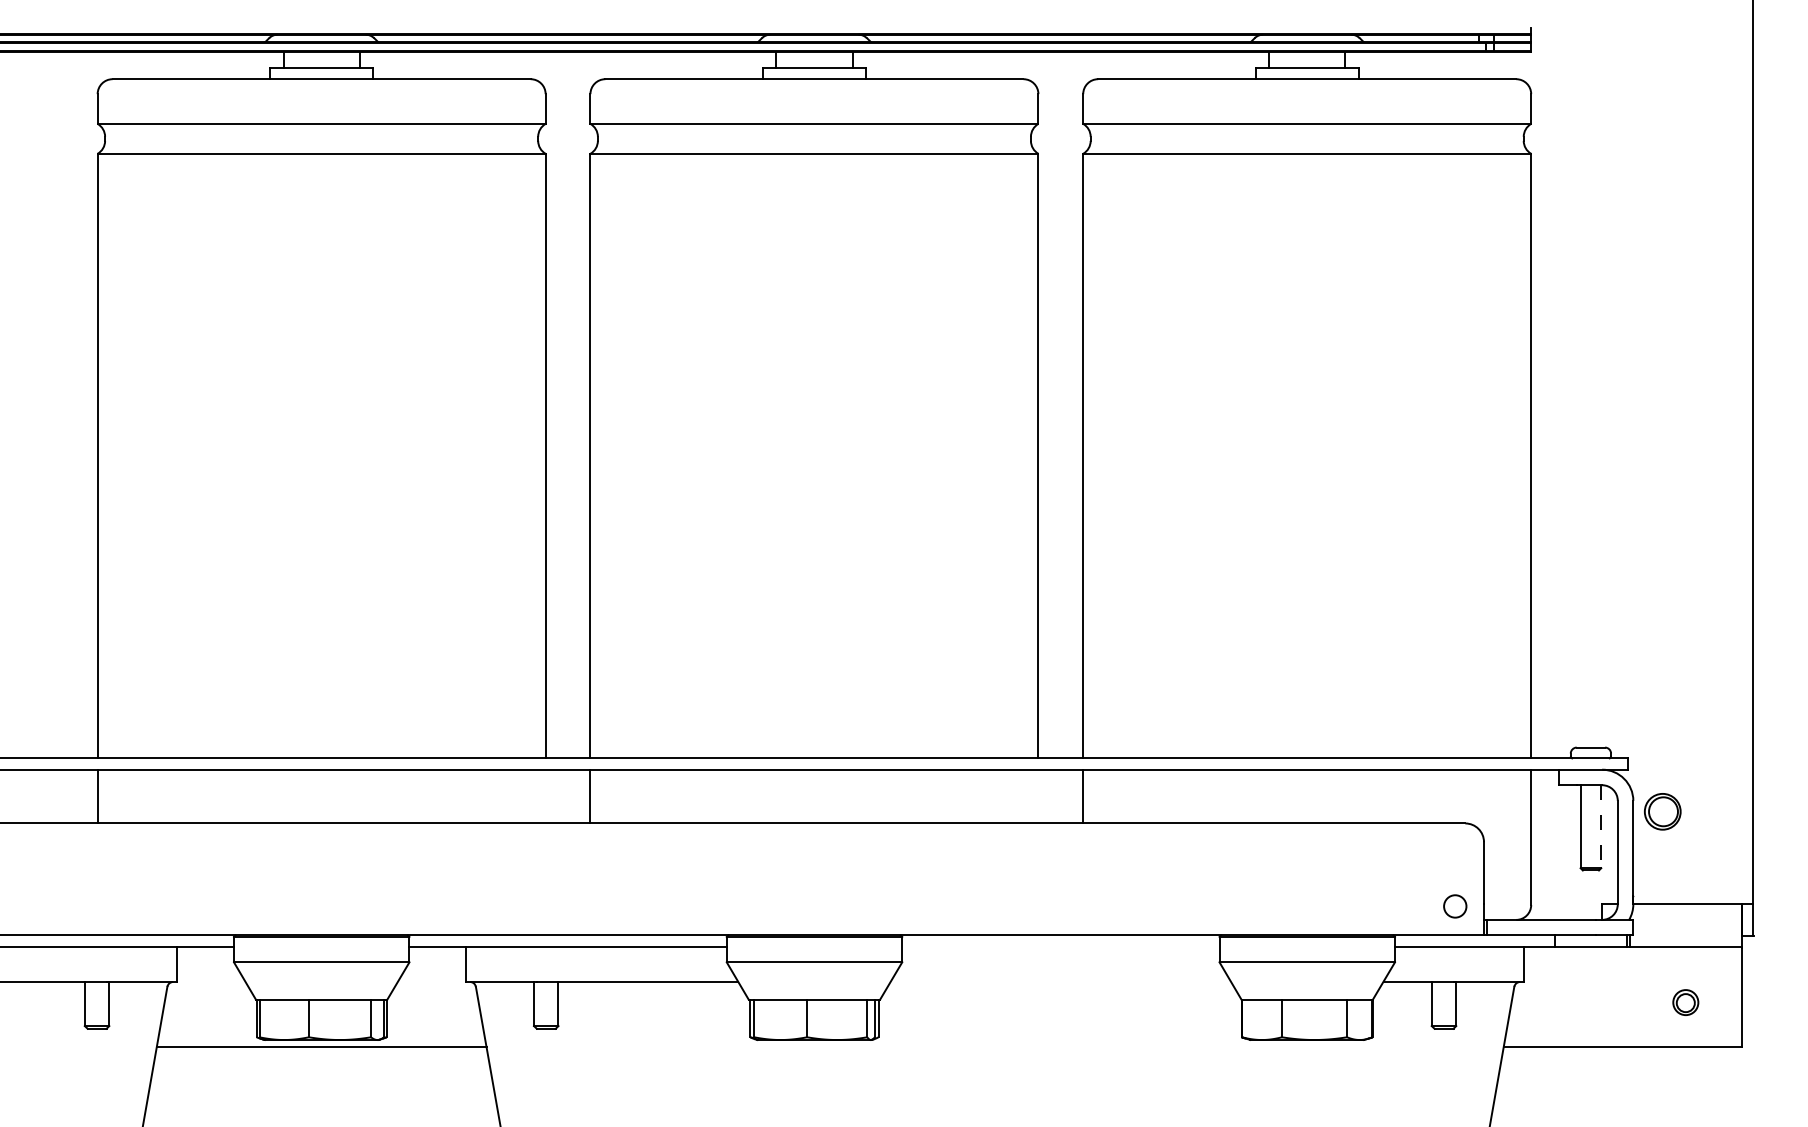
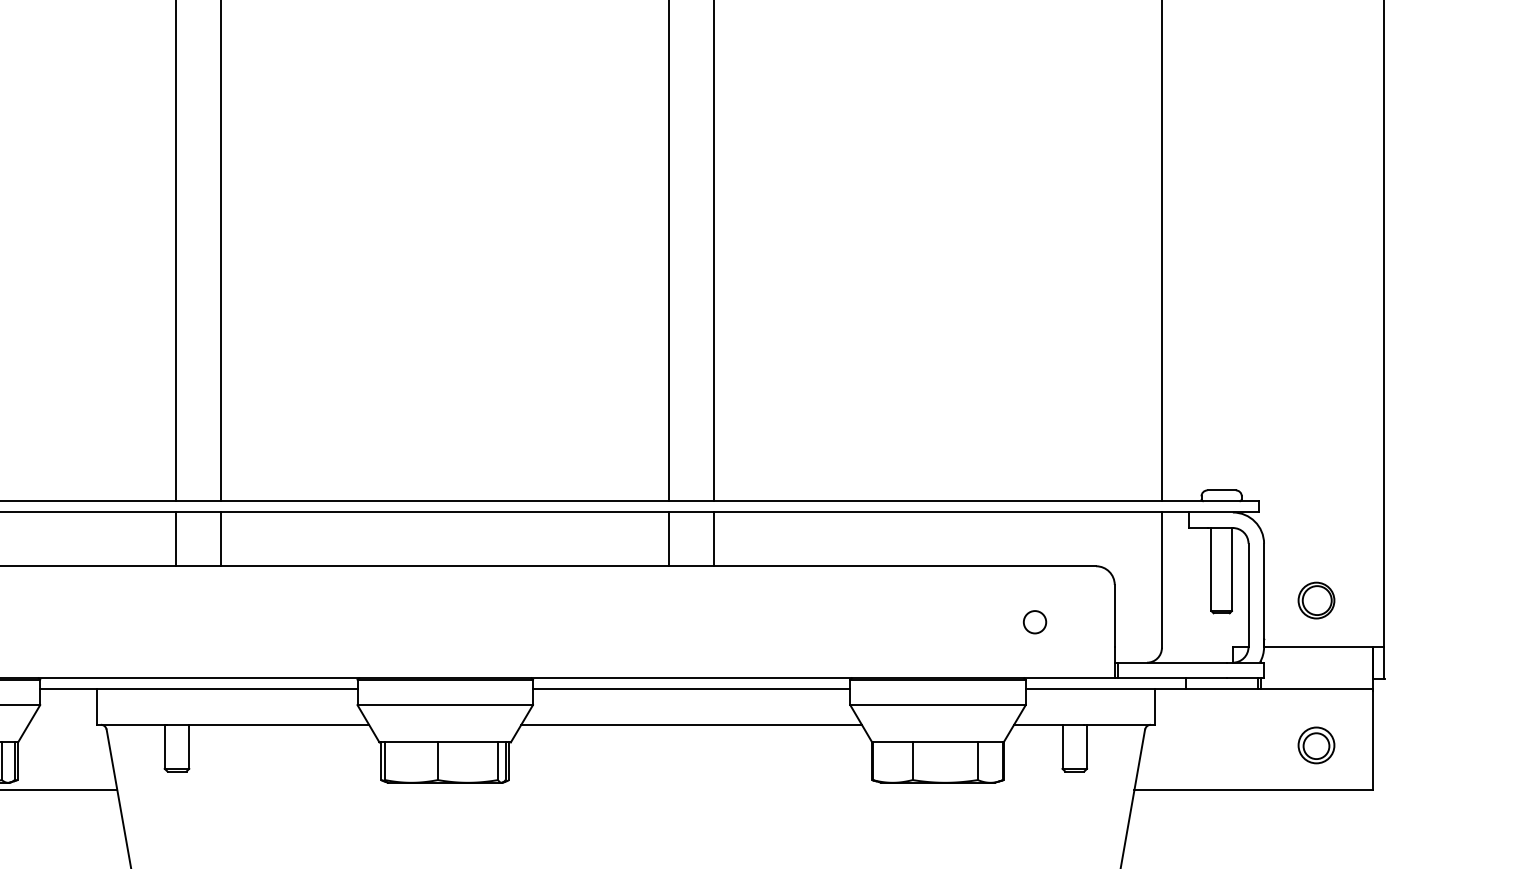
line: (545, 796) -> (176, 539), added
line: (1038, 796) -> (669, 539), added
part: (1662, 811) -> (1316, 600), moved
line: (1601, 827) -> (1232, 570), dashed -> solid
circle: (1455, 906) -> (1035, 622), moved
line: (1060, 946) -> (691, 689), added
line: (1060, 981) -> (691, 724), added
part: (1685, 1002) -> (1316, 745), size x1.43

